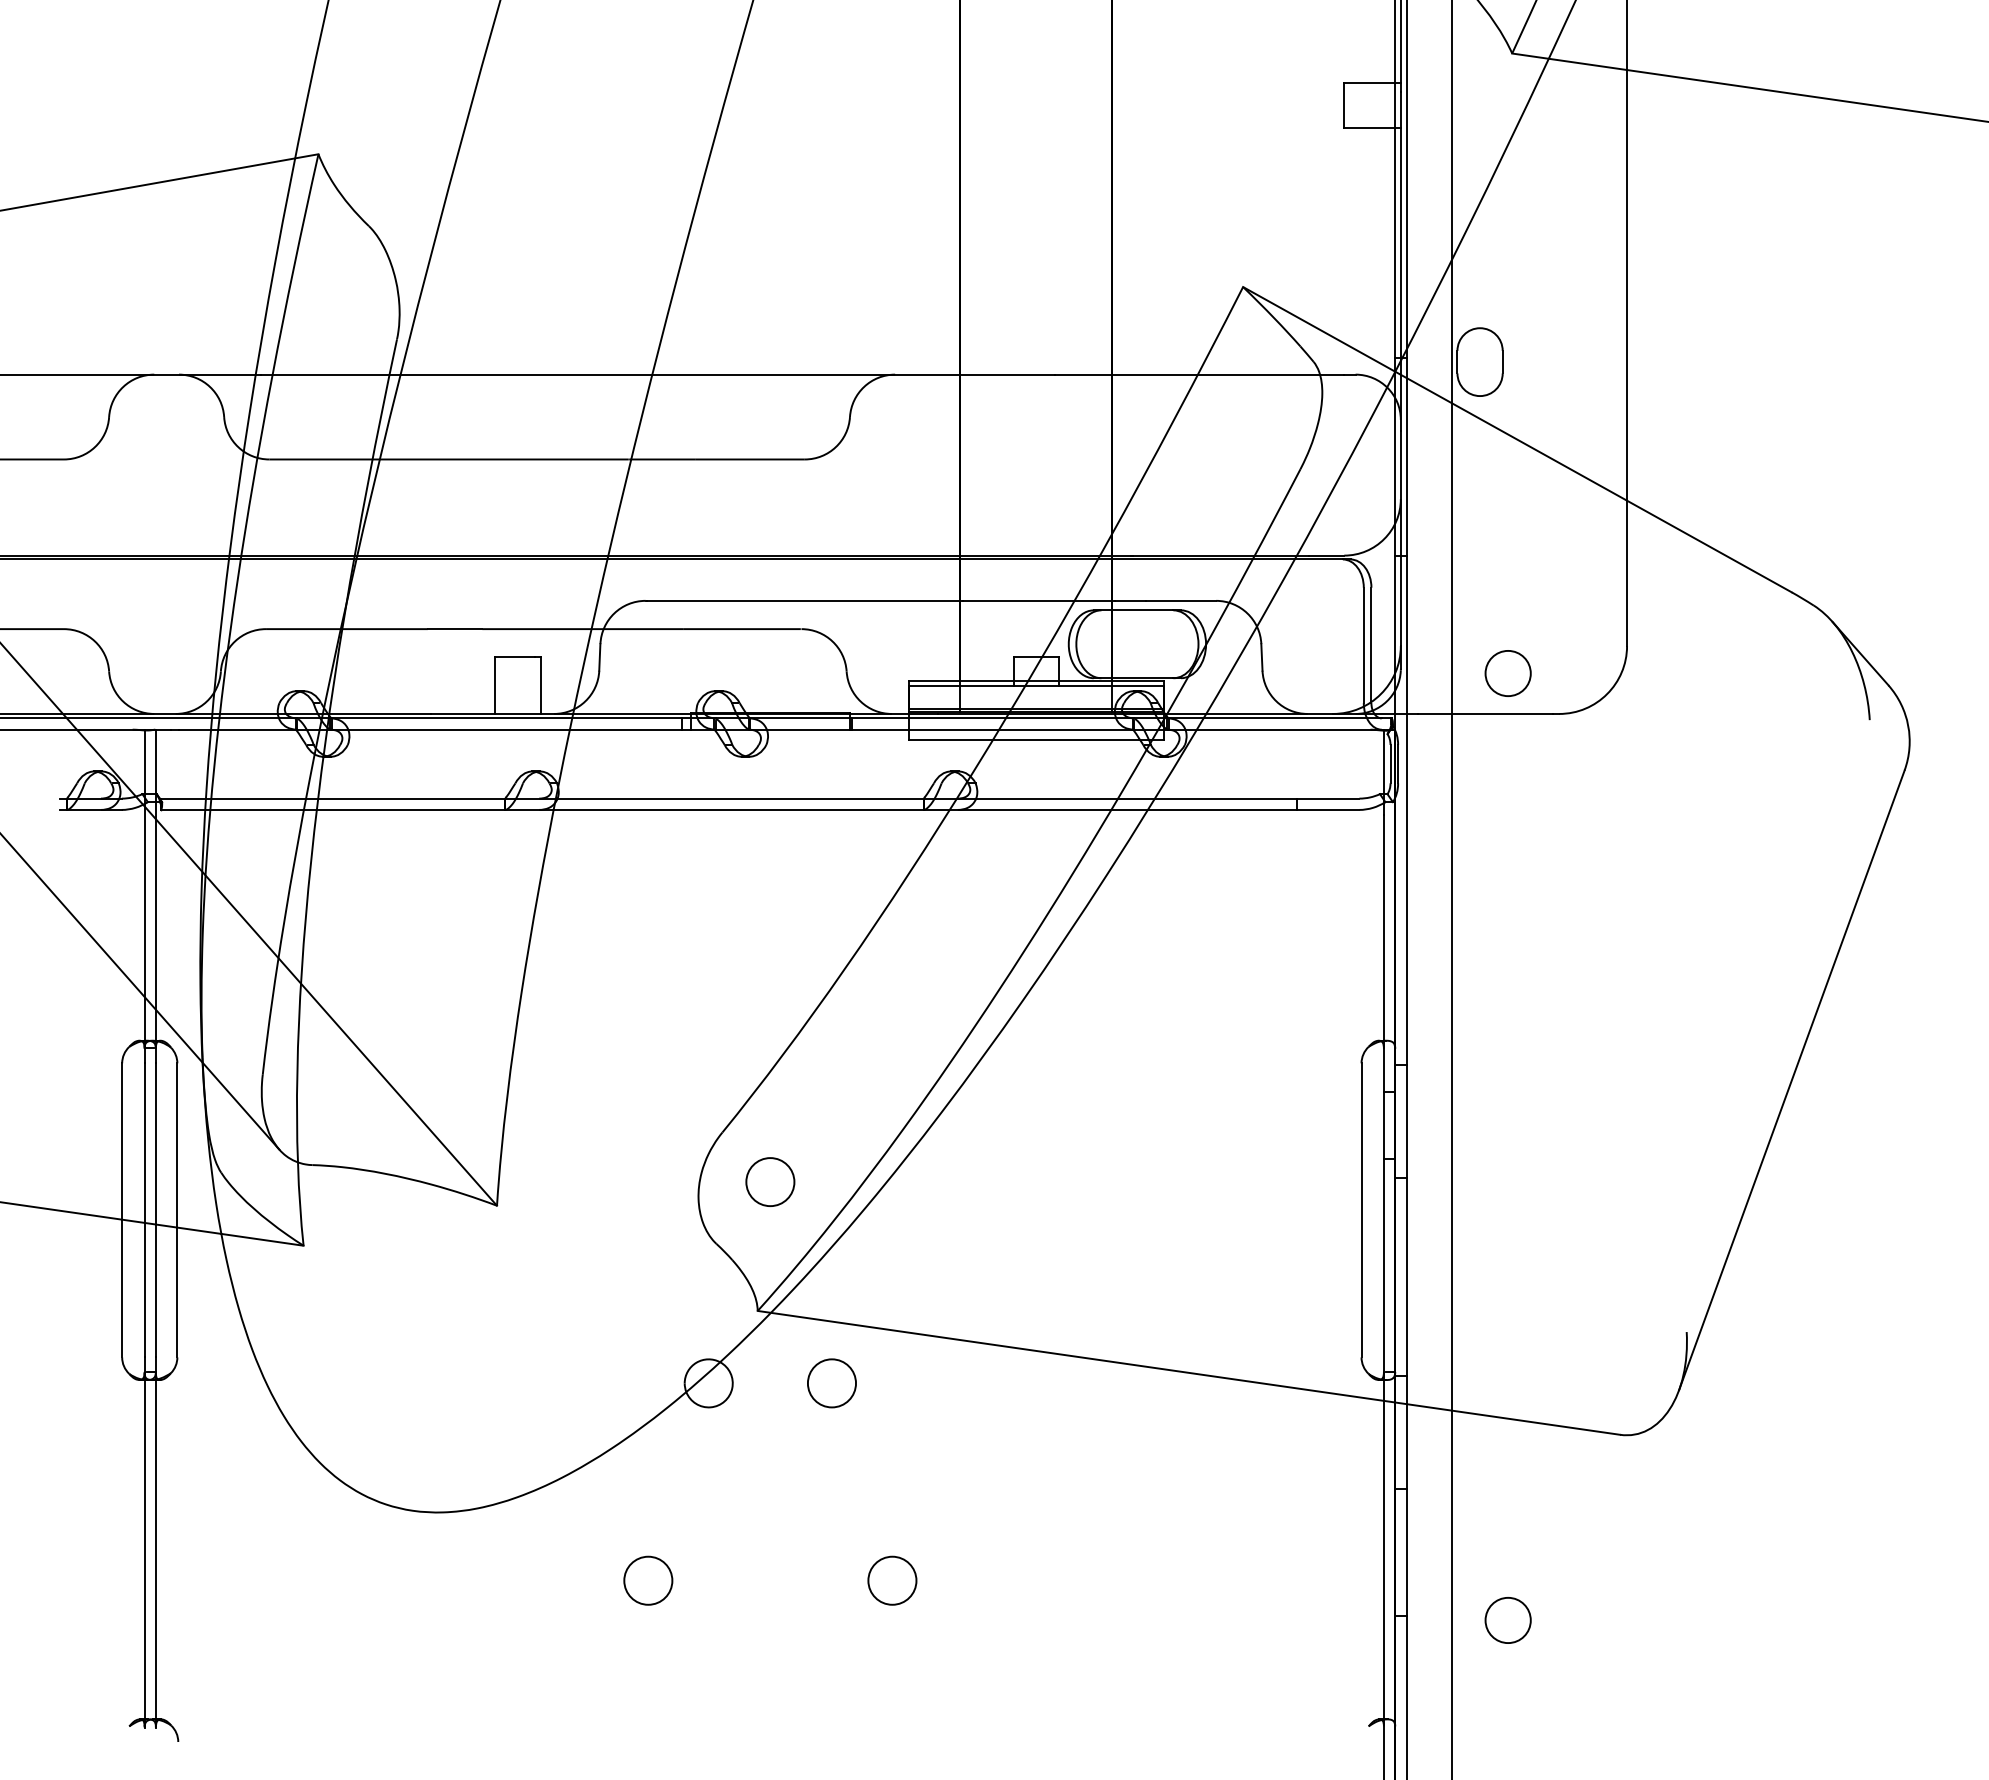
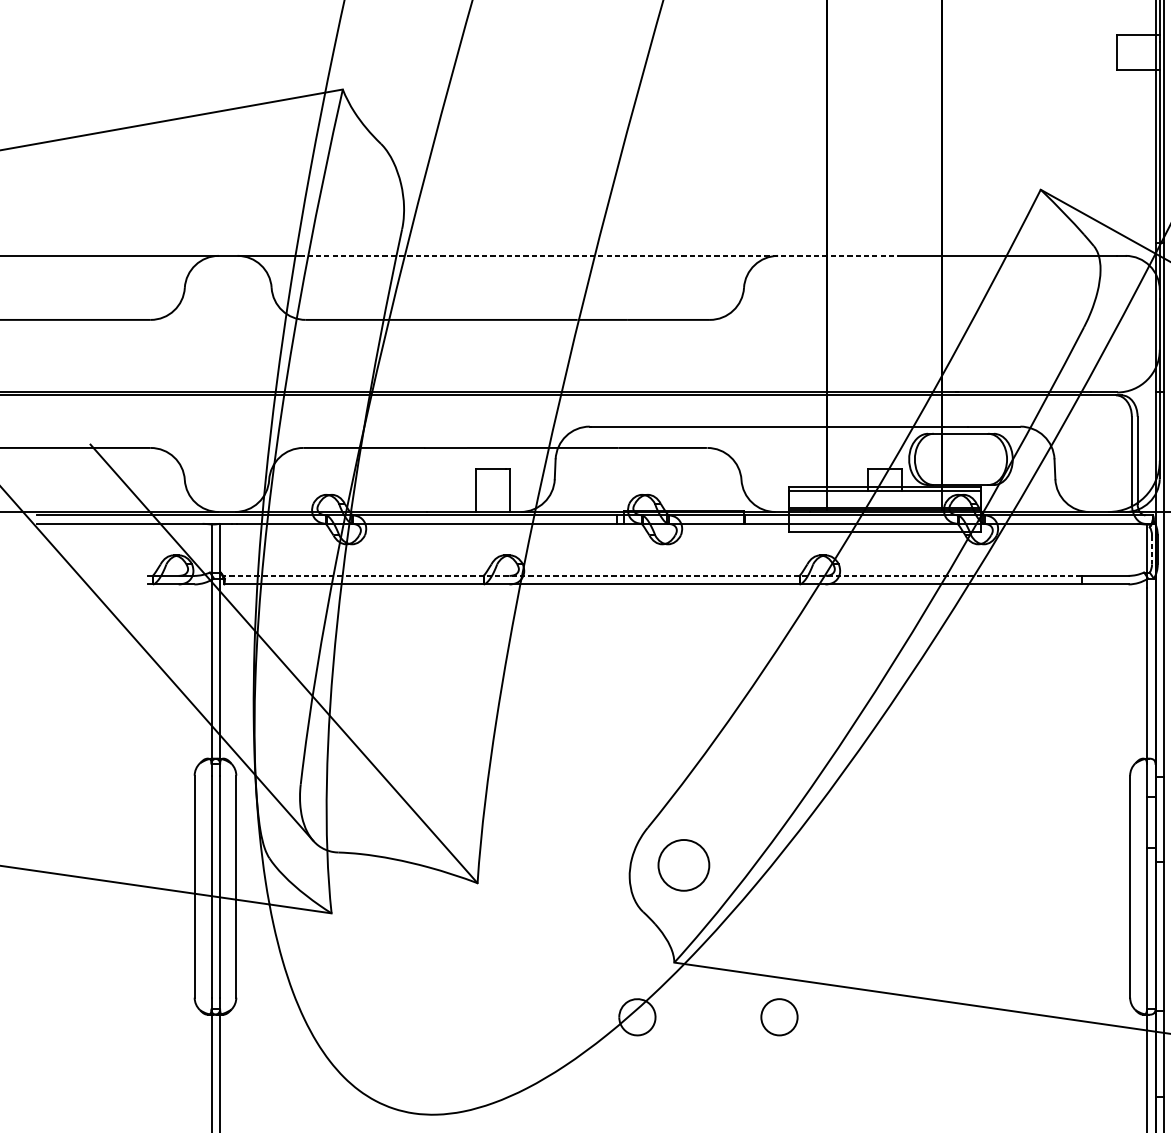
line: (657, 374) -> (598, 255), solid -> dashed
line: (1390, 764) -> (1152, 550), solid -> dashed
line: (728, 798) -> (652, 575), solid -> dashed
circle: (770, 1181) -> (684, 864), size x1.4
circle: (831, 1383) -> (779, 1017), moved

